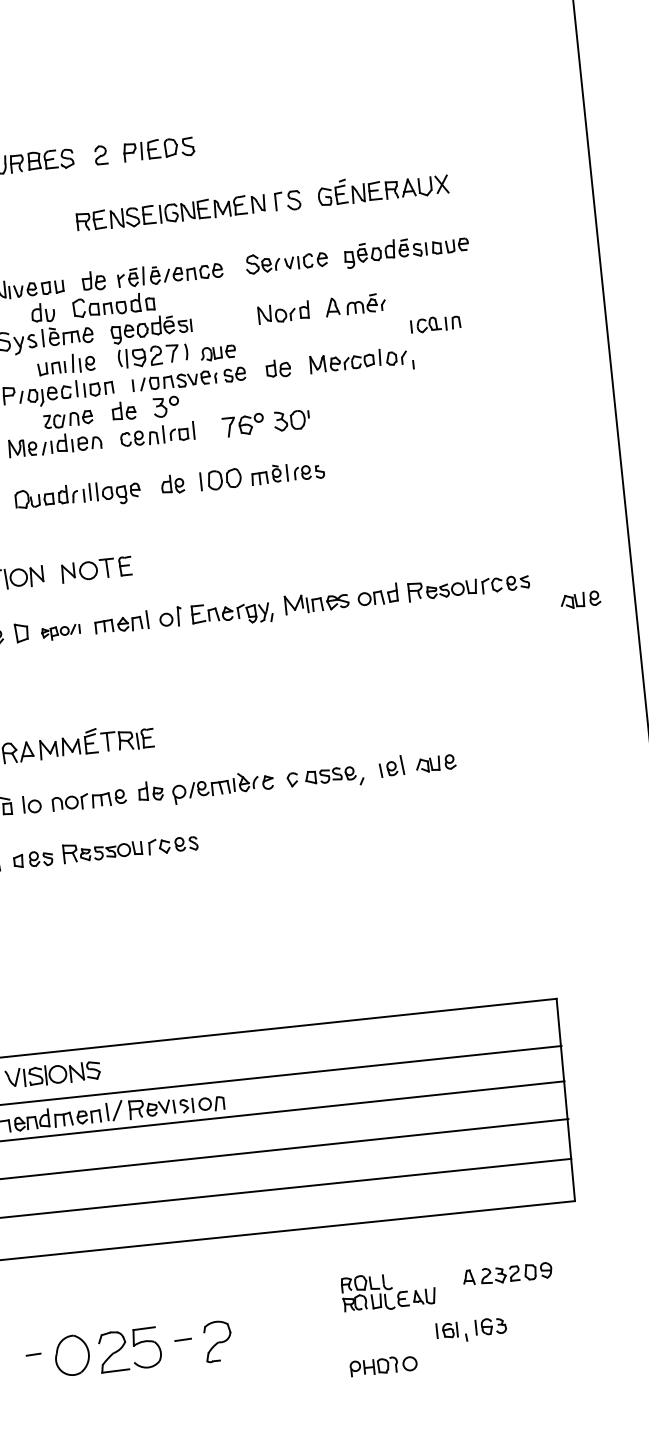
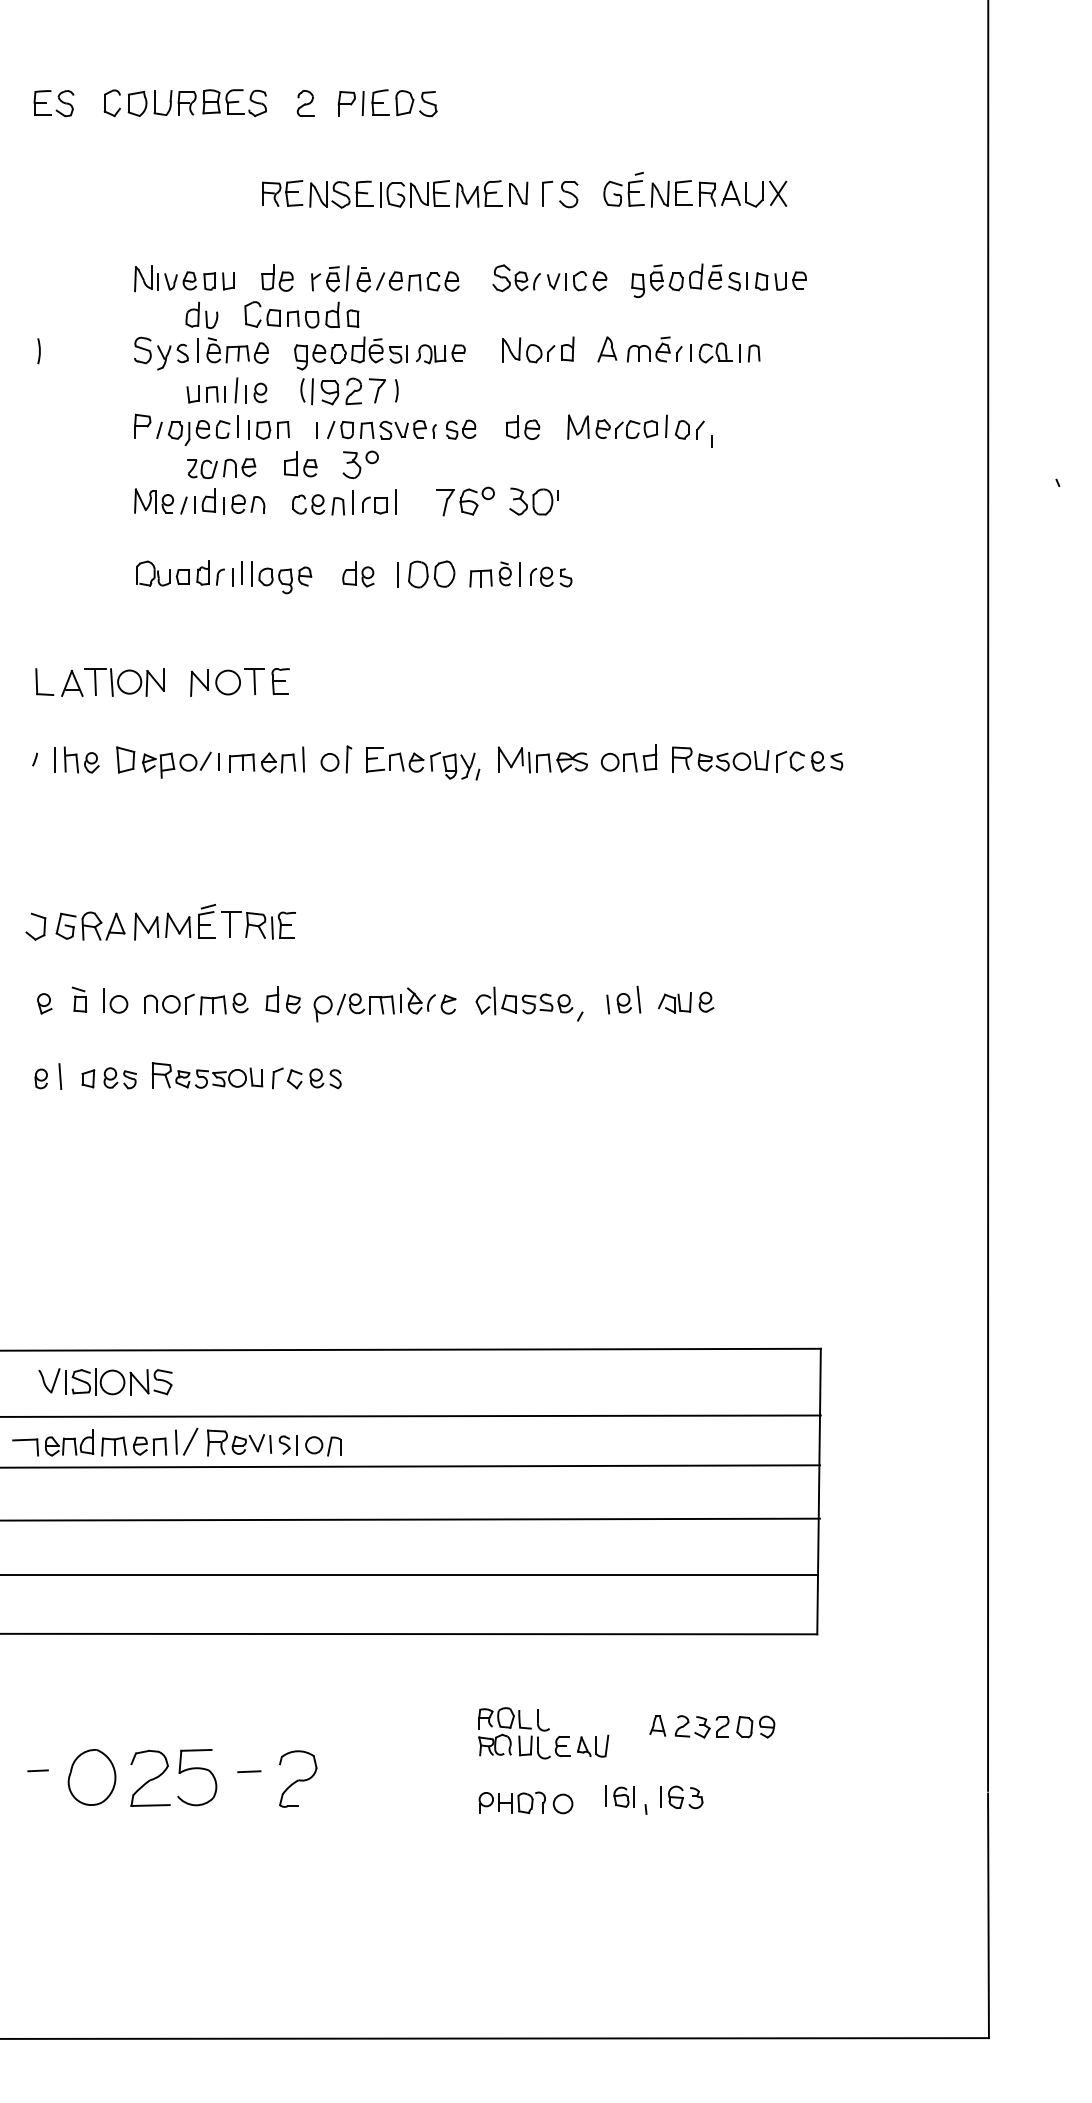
part: (435, 323) -> (725, 352), moved
part: (217, 353) -> (440, 354), moved
part: (580, 599) -> (911, 794), removed
part: (60, 632) -> (180, 764), size x1.43
line: (300, 776) -> (494, 1000), added
part: (383, 1365) -> (525, 1802), moved

